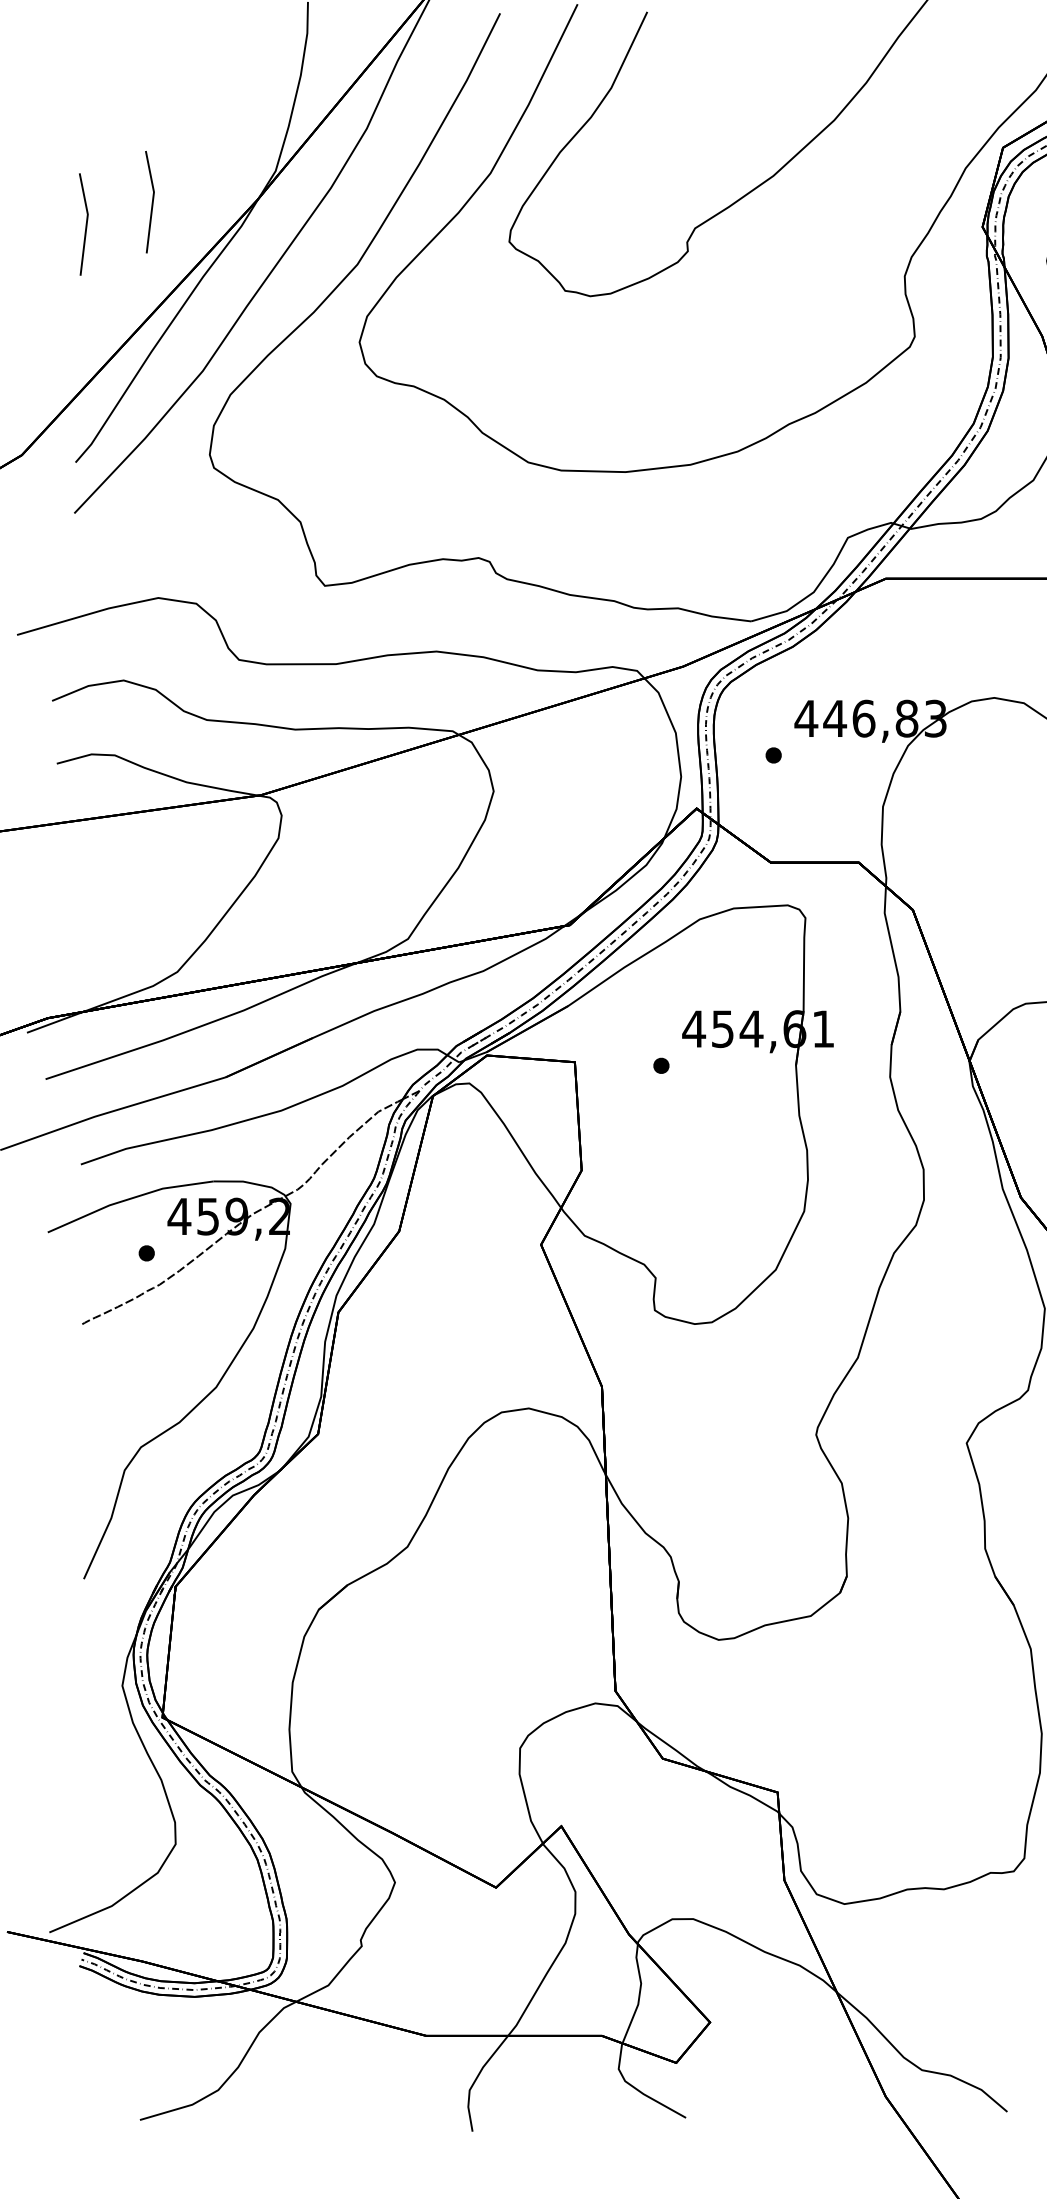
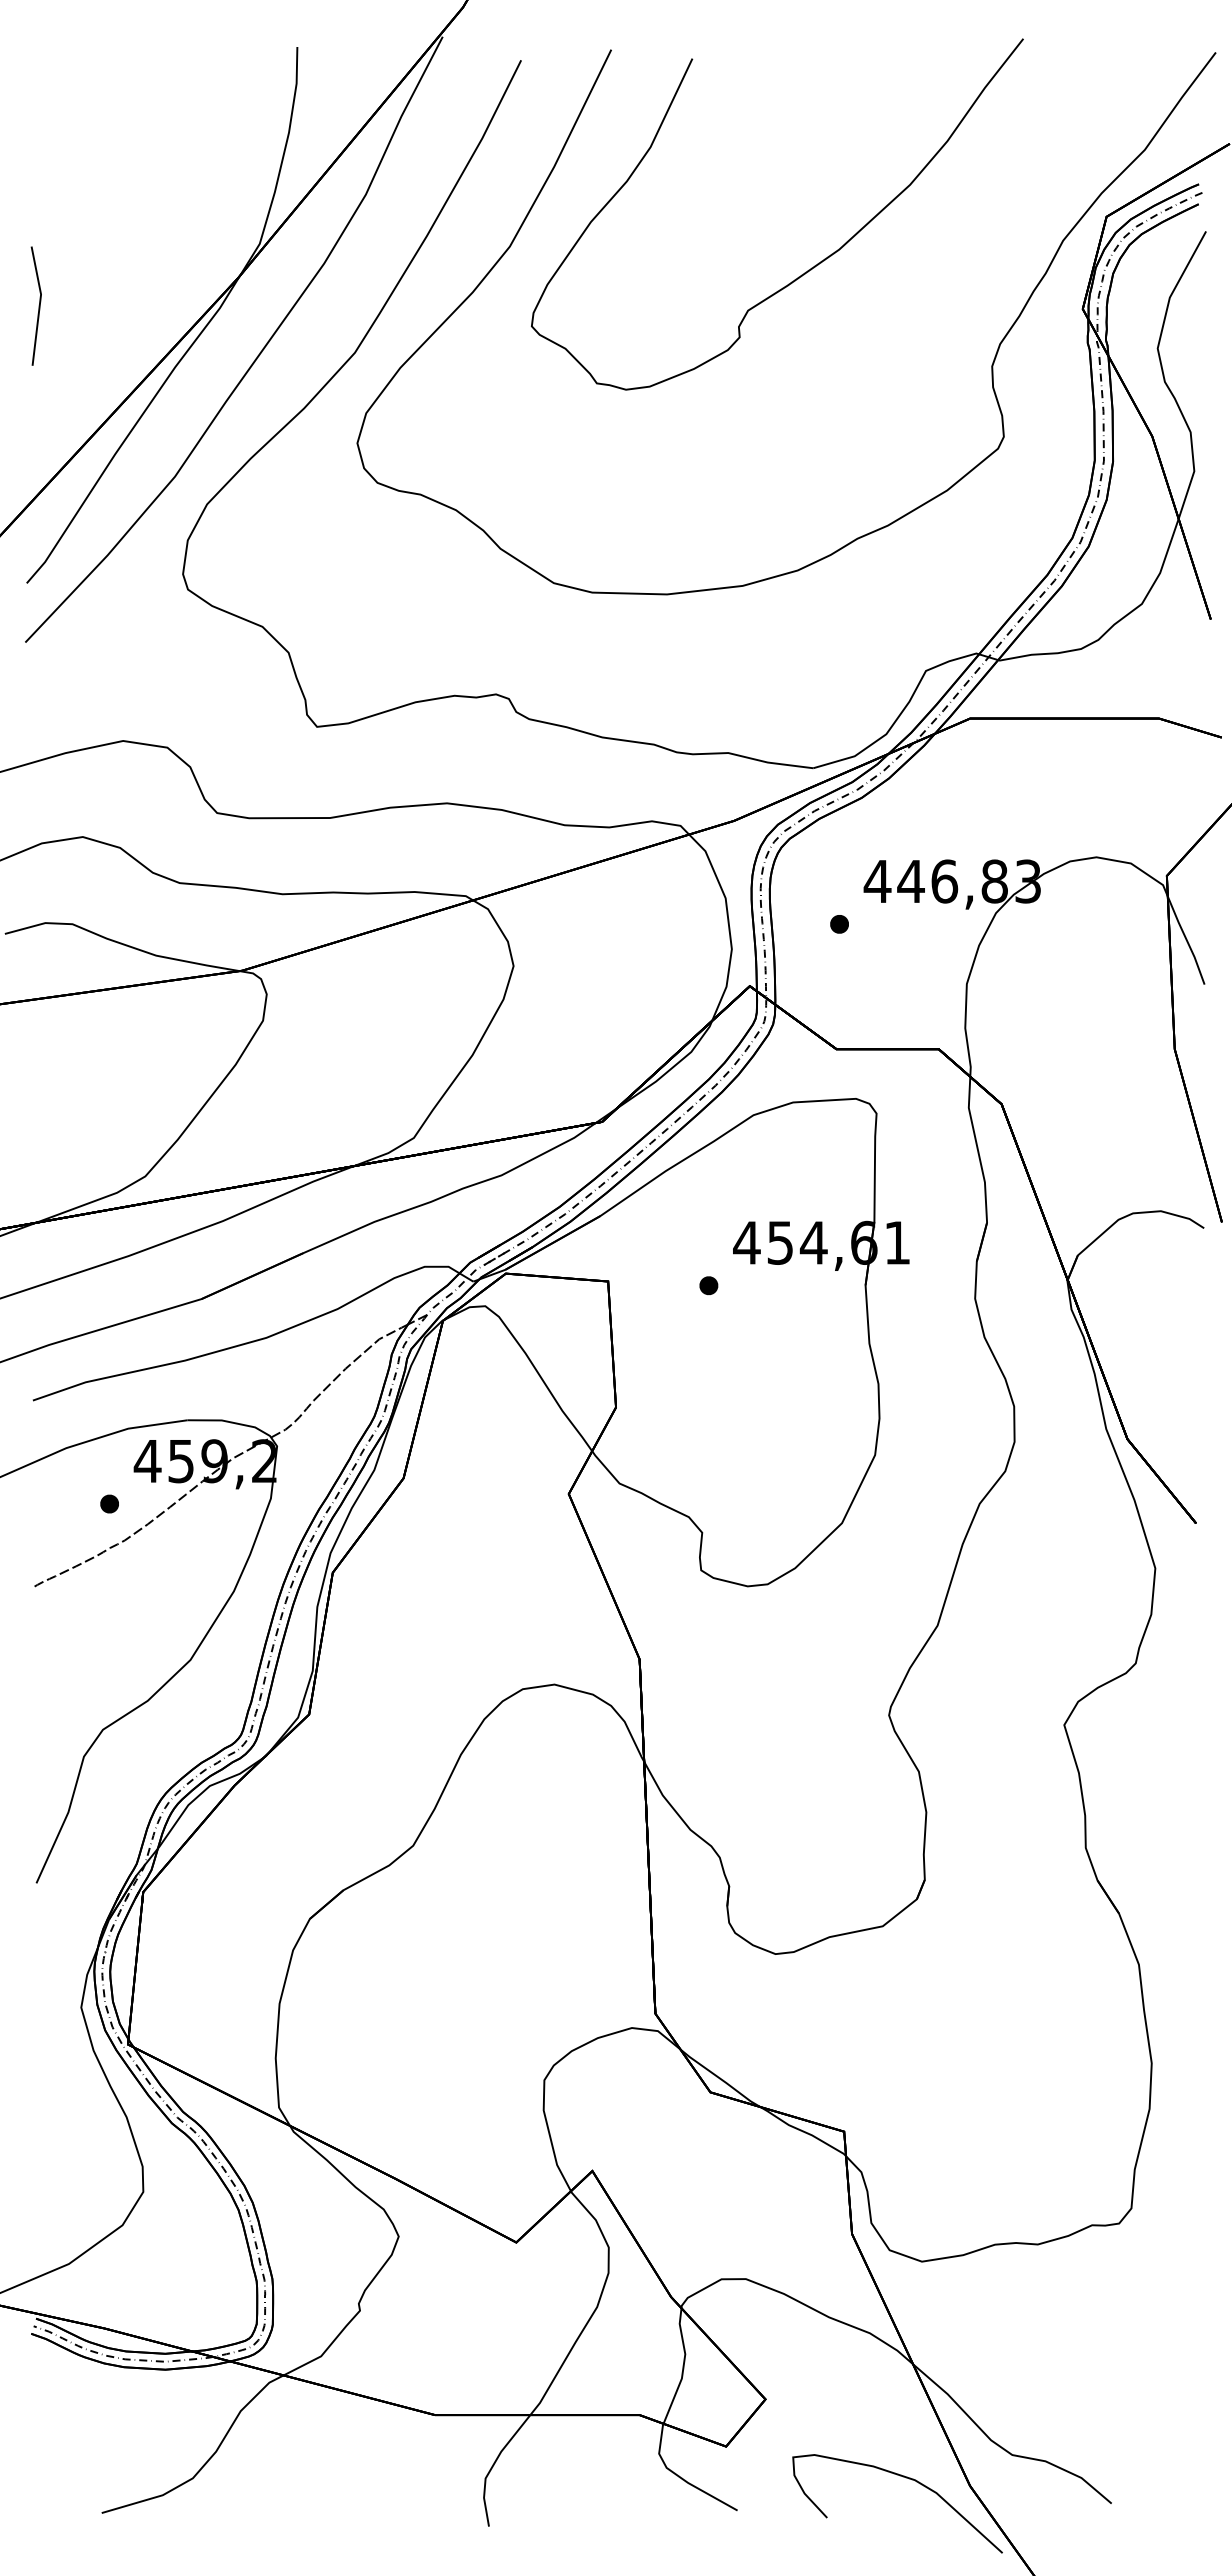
line: (151, 201) -> (115, 279), removed
curve: (831, 2090) -> (906, 2478), added

